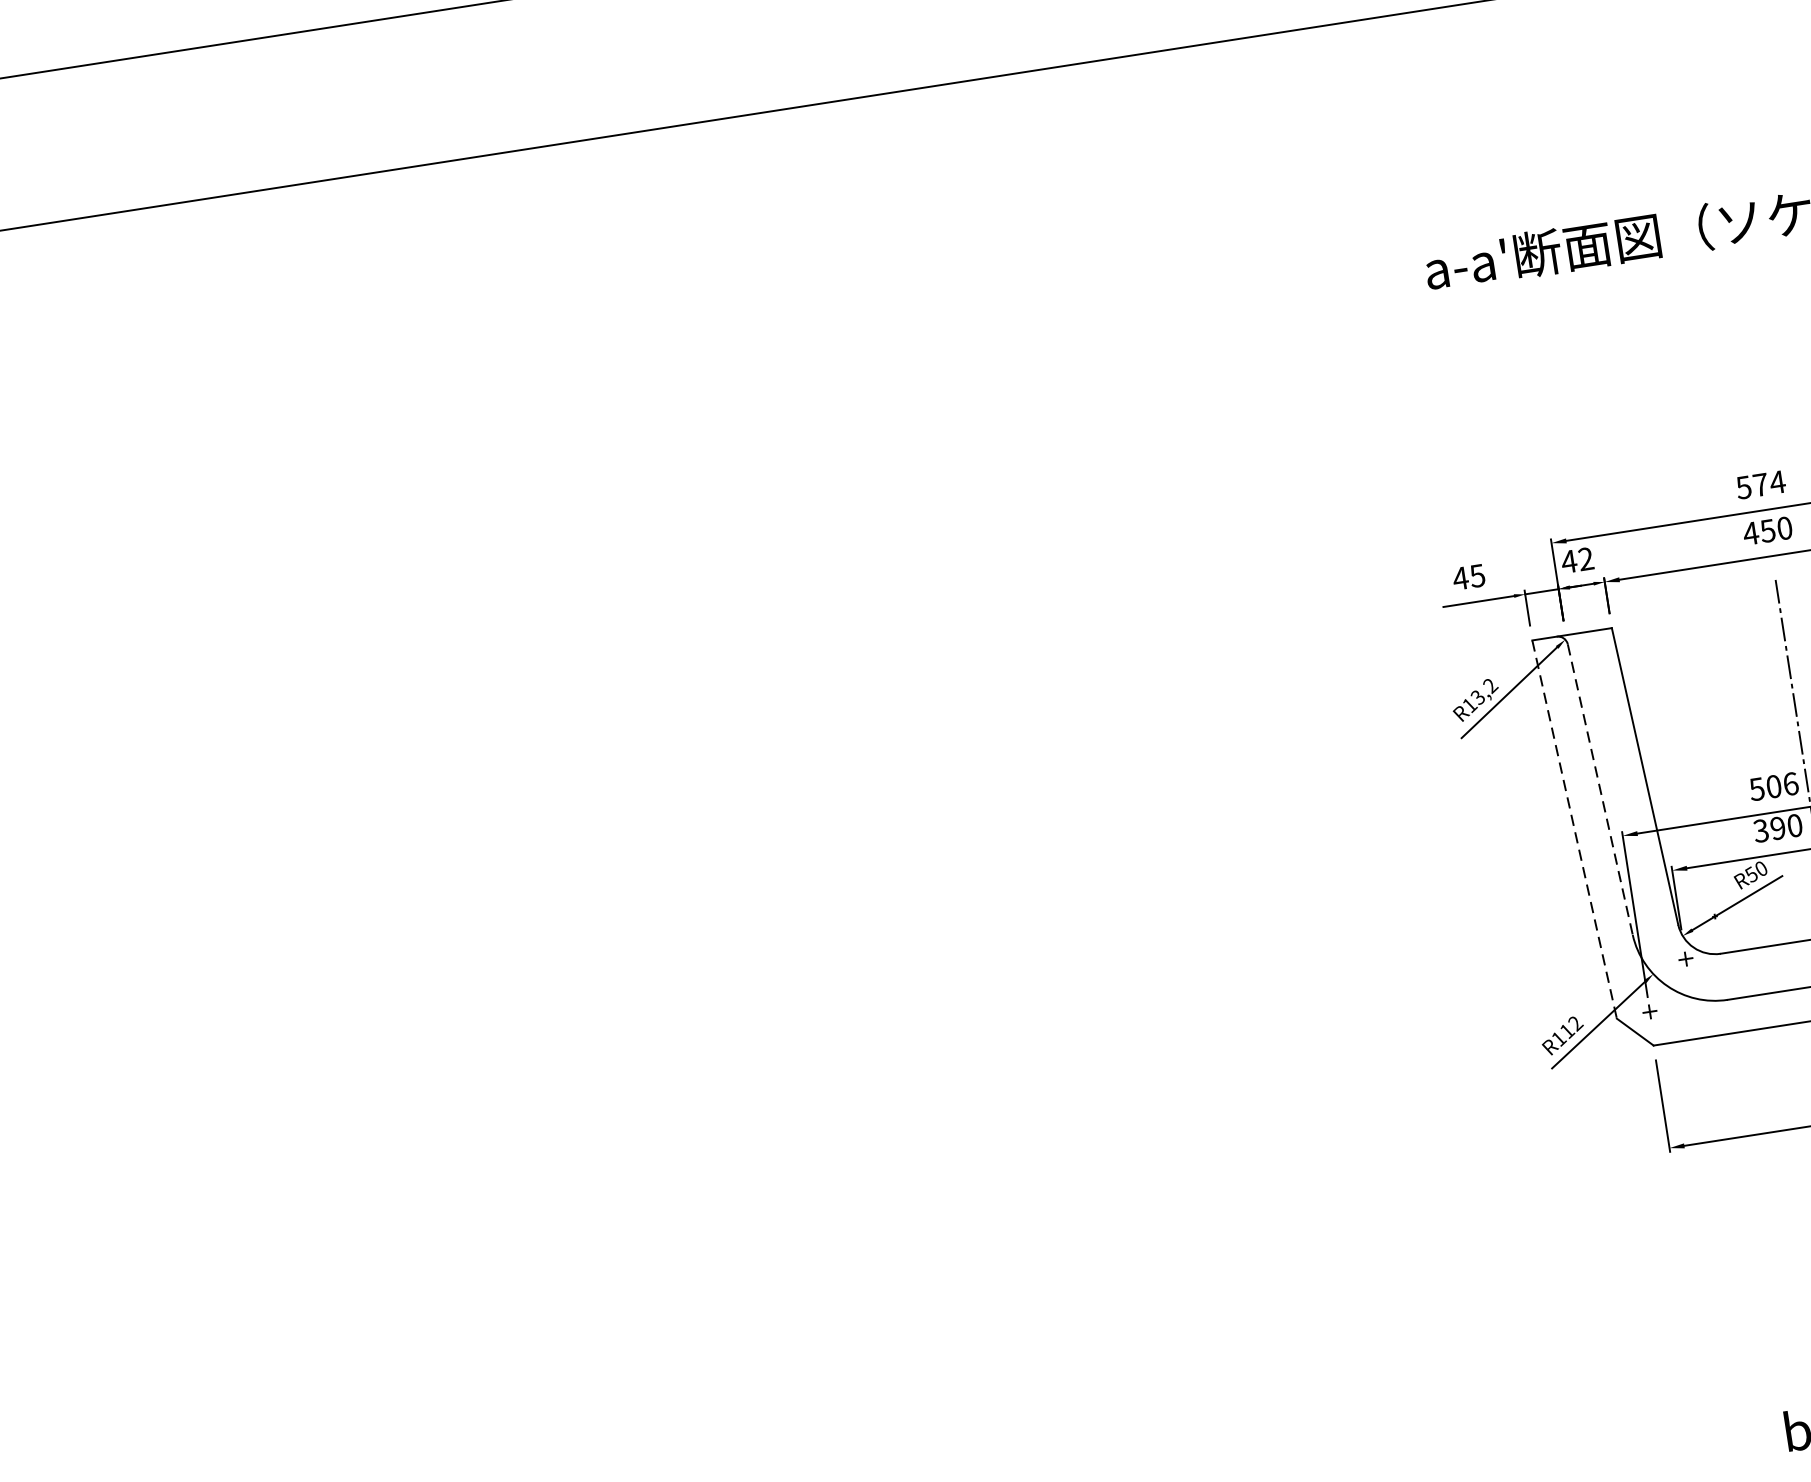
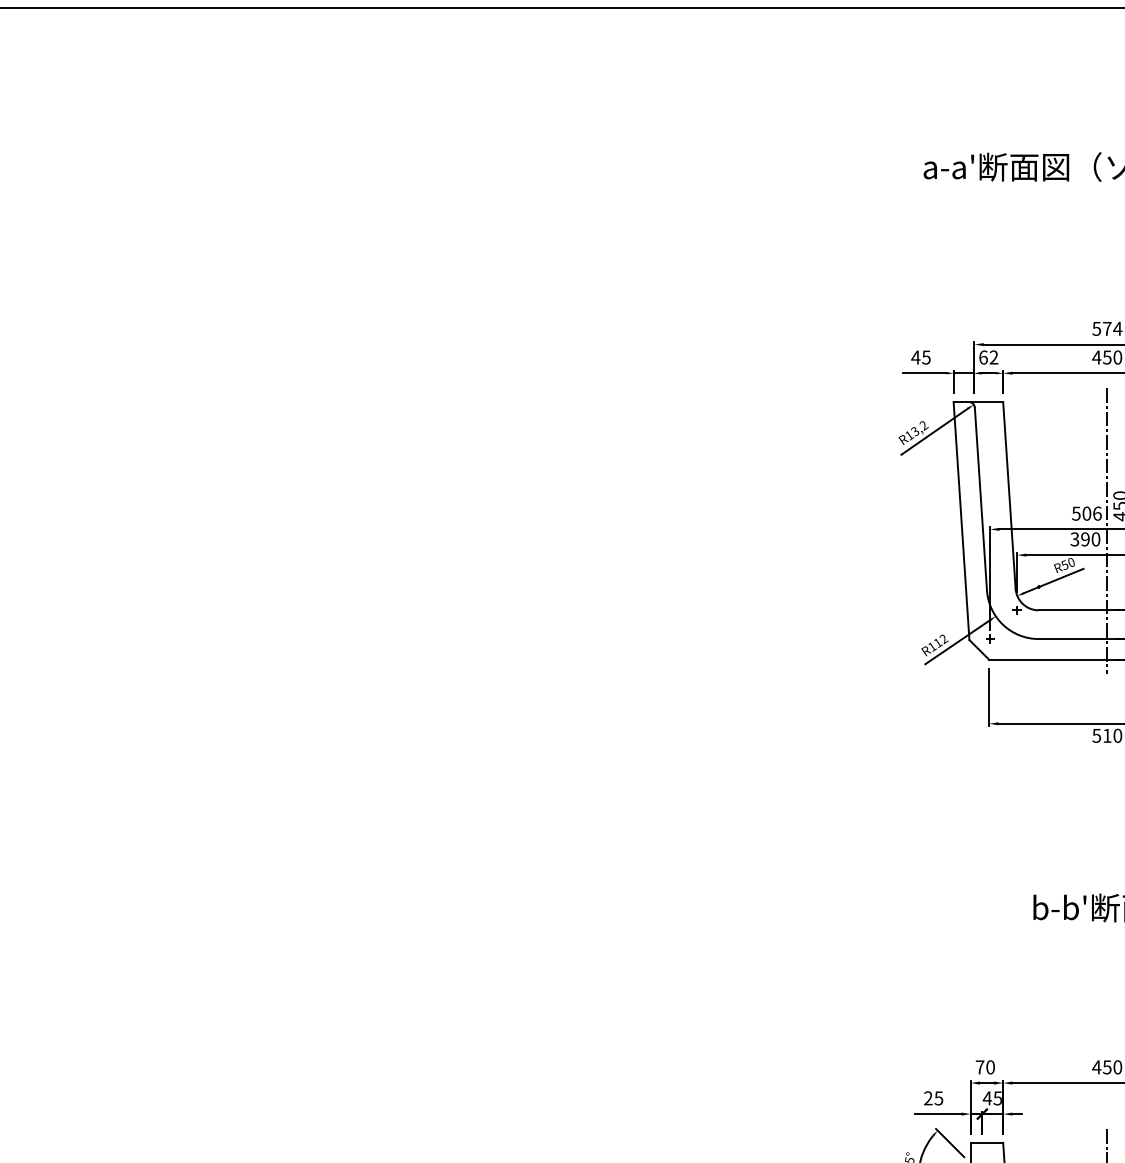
text: (1569, 561) -> (983, 357), 42 -> 62
line: (1599, 790) -> (980, 499), dashed -> solid
line: (1574, 830) -> (961, 521), dashed -> solid

